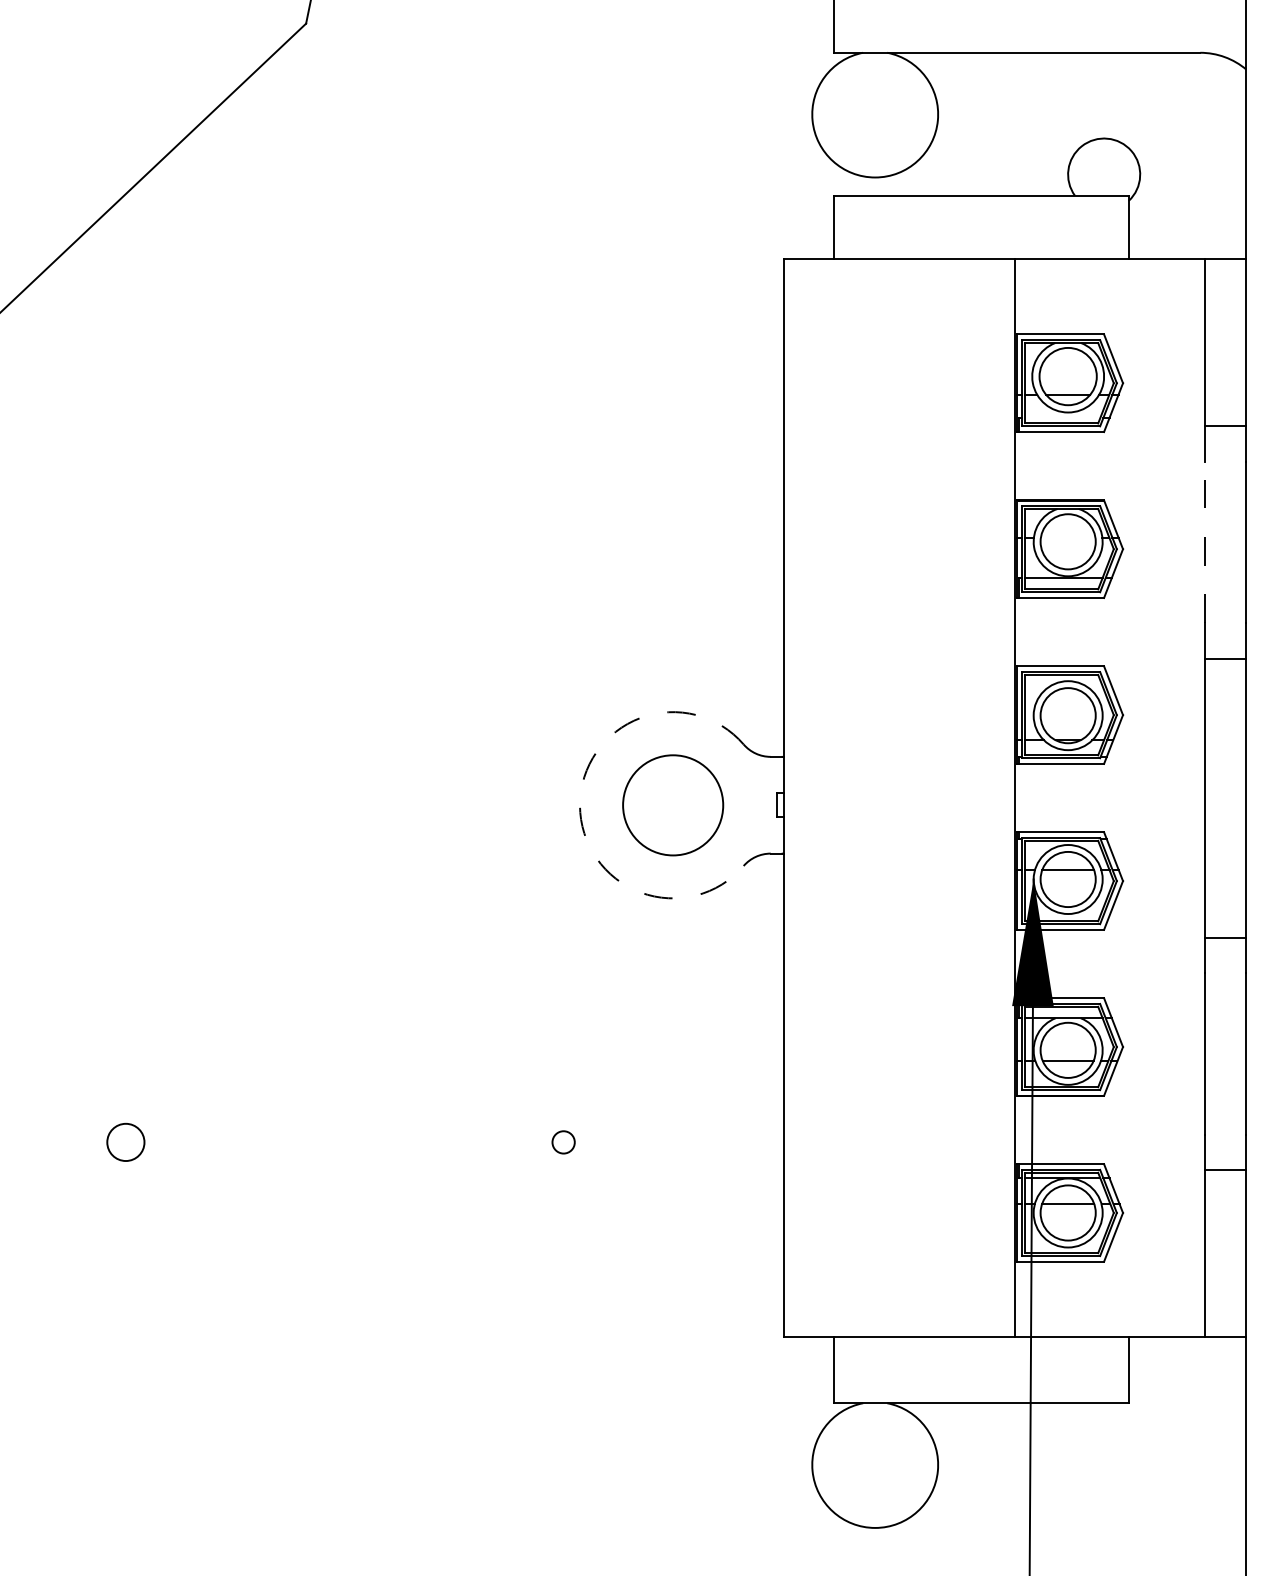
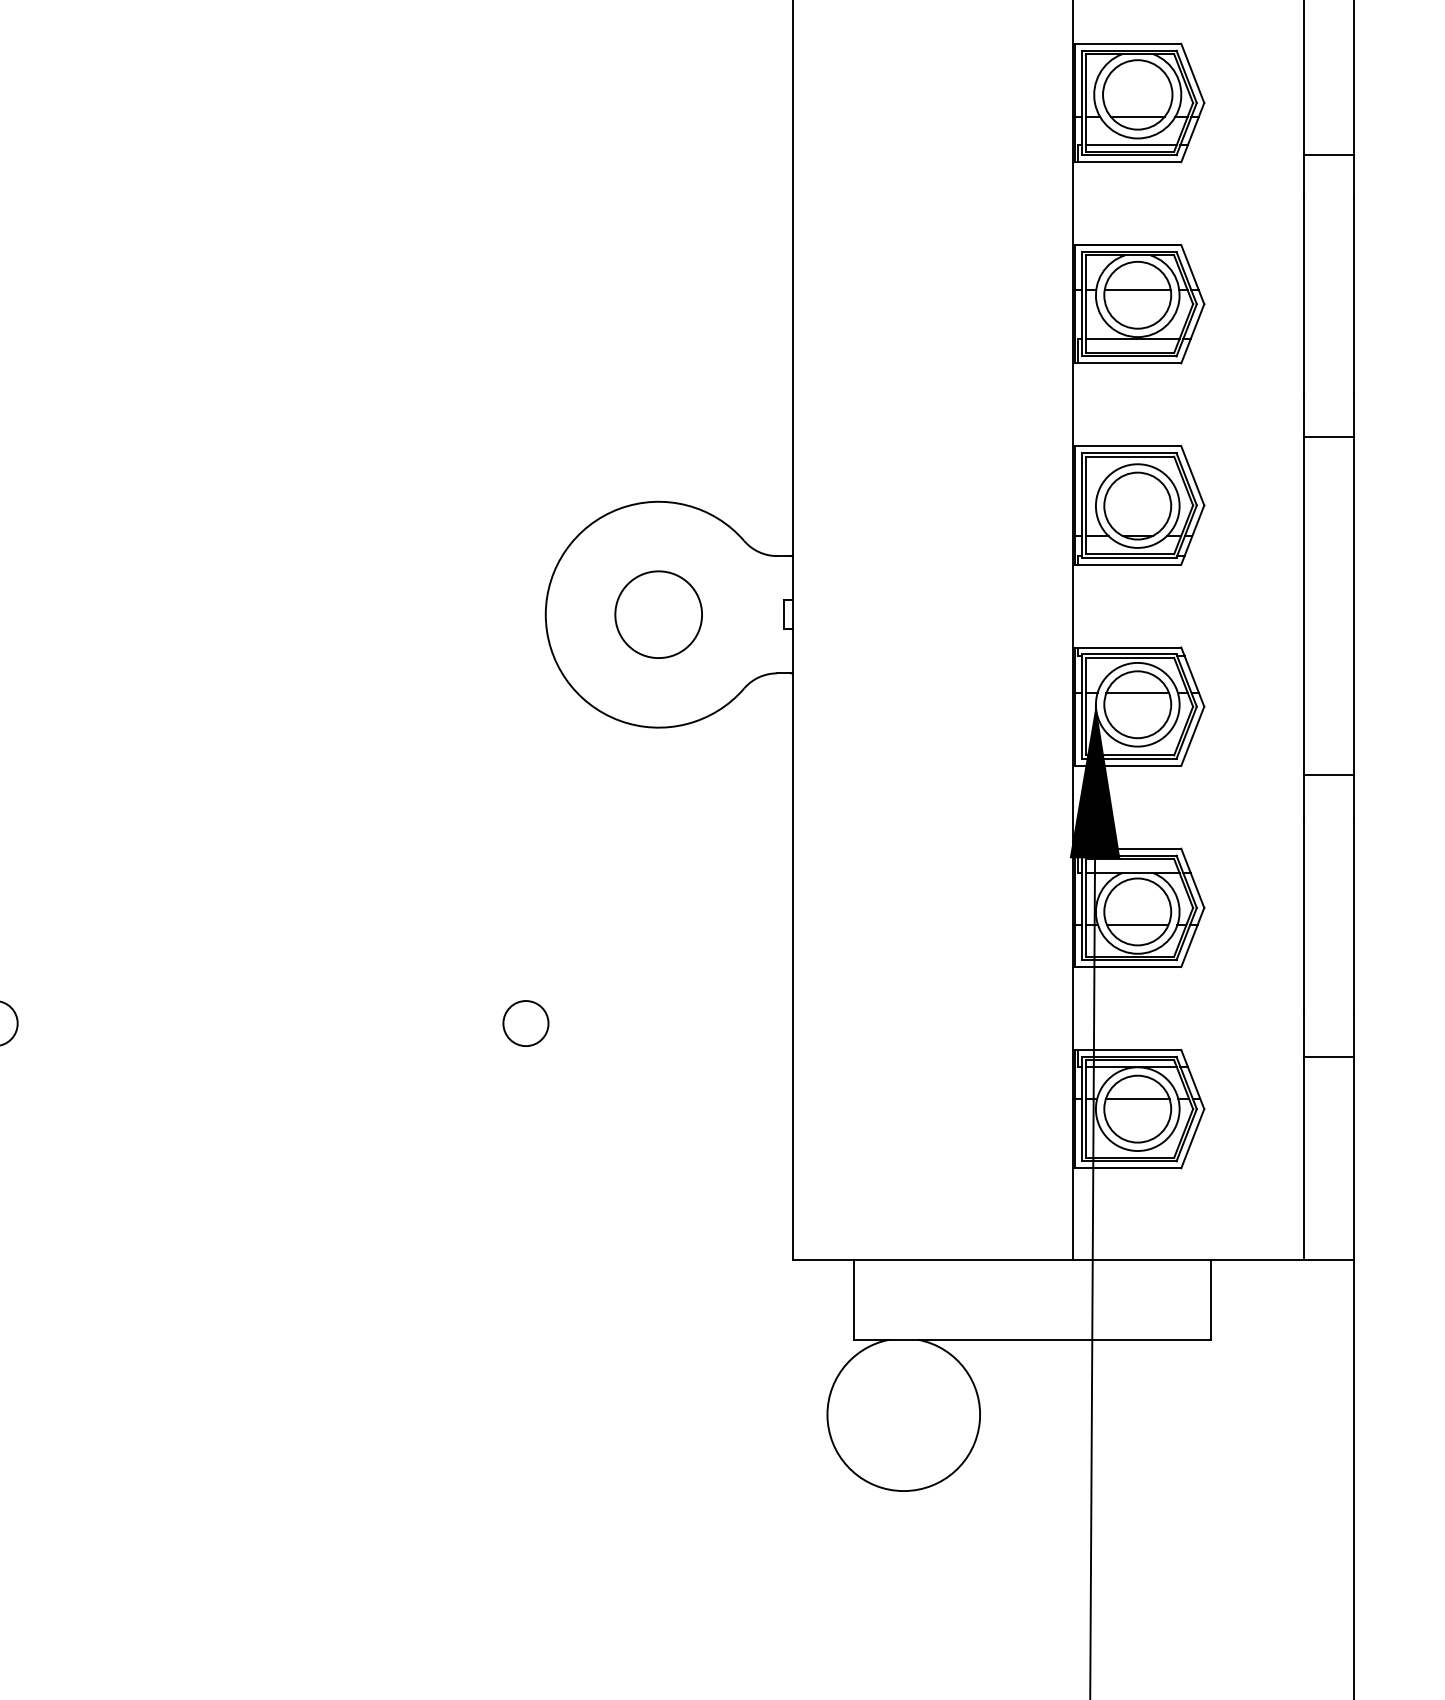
line: (1062, 418) -> (1130, 145), added
line: (1067, 537) -> (1136, 290), added
line: (1204, 542) -> (1303, 296), dashed -> solid
circle: (672, 804) -> (657, 613), size x0.71
arc: (579, 805) -> (545, 615), dashed -> solid
circle: (563, 1142) -> (525, 1023), size x1.67

